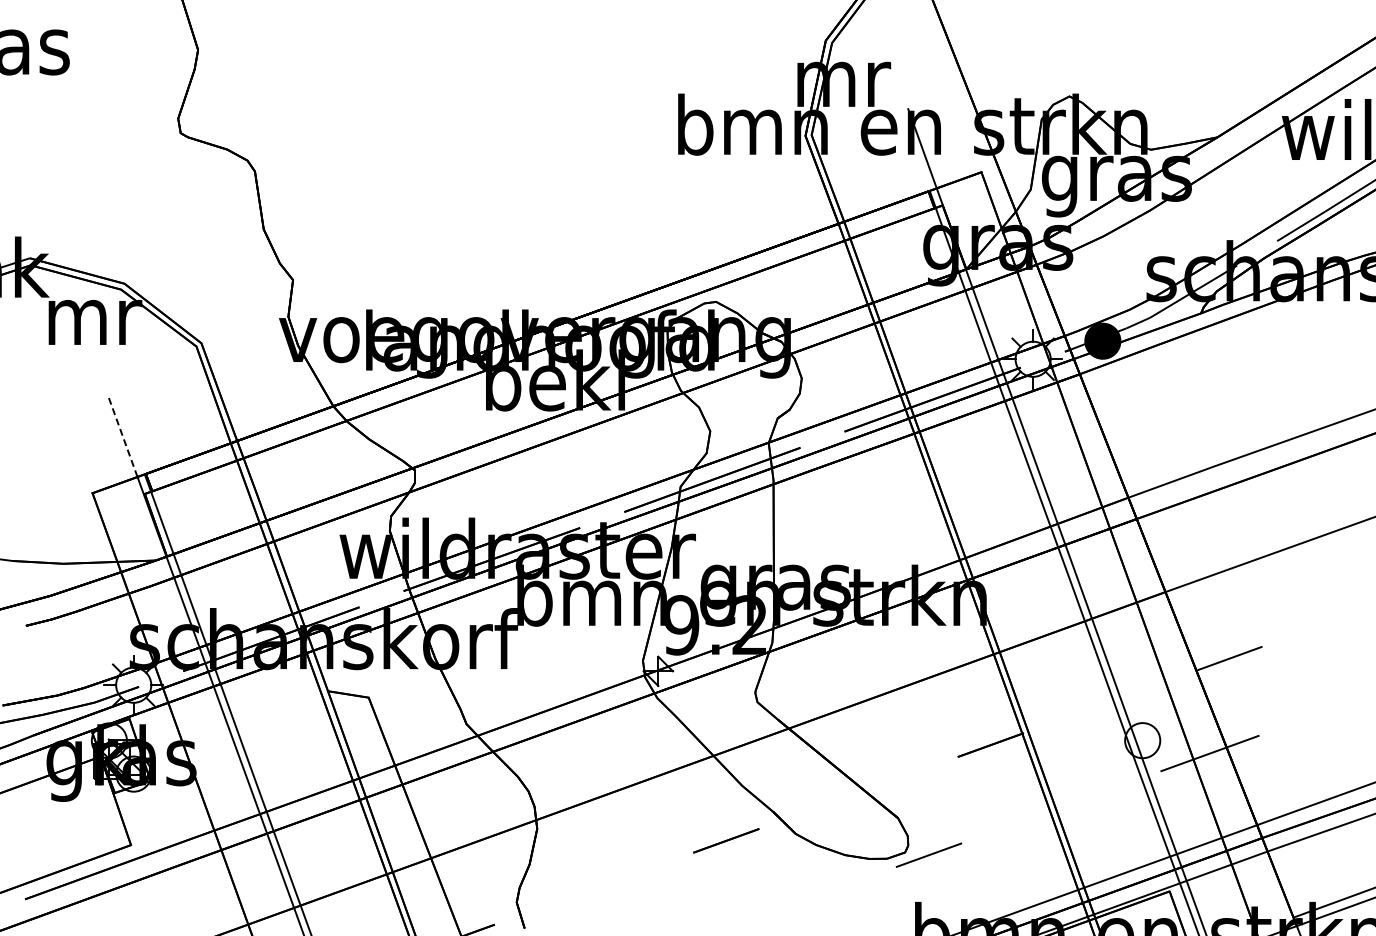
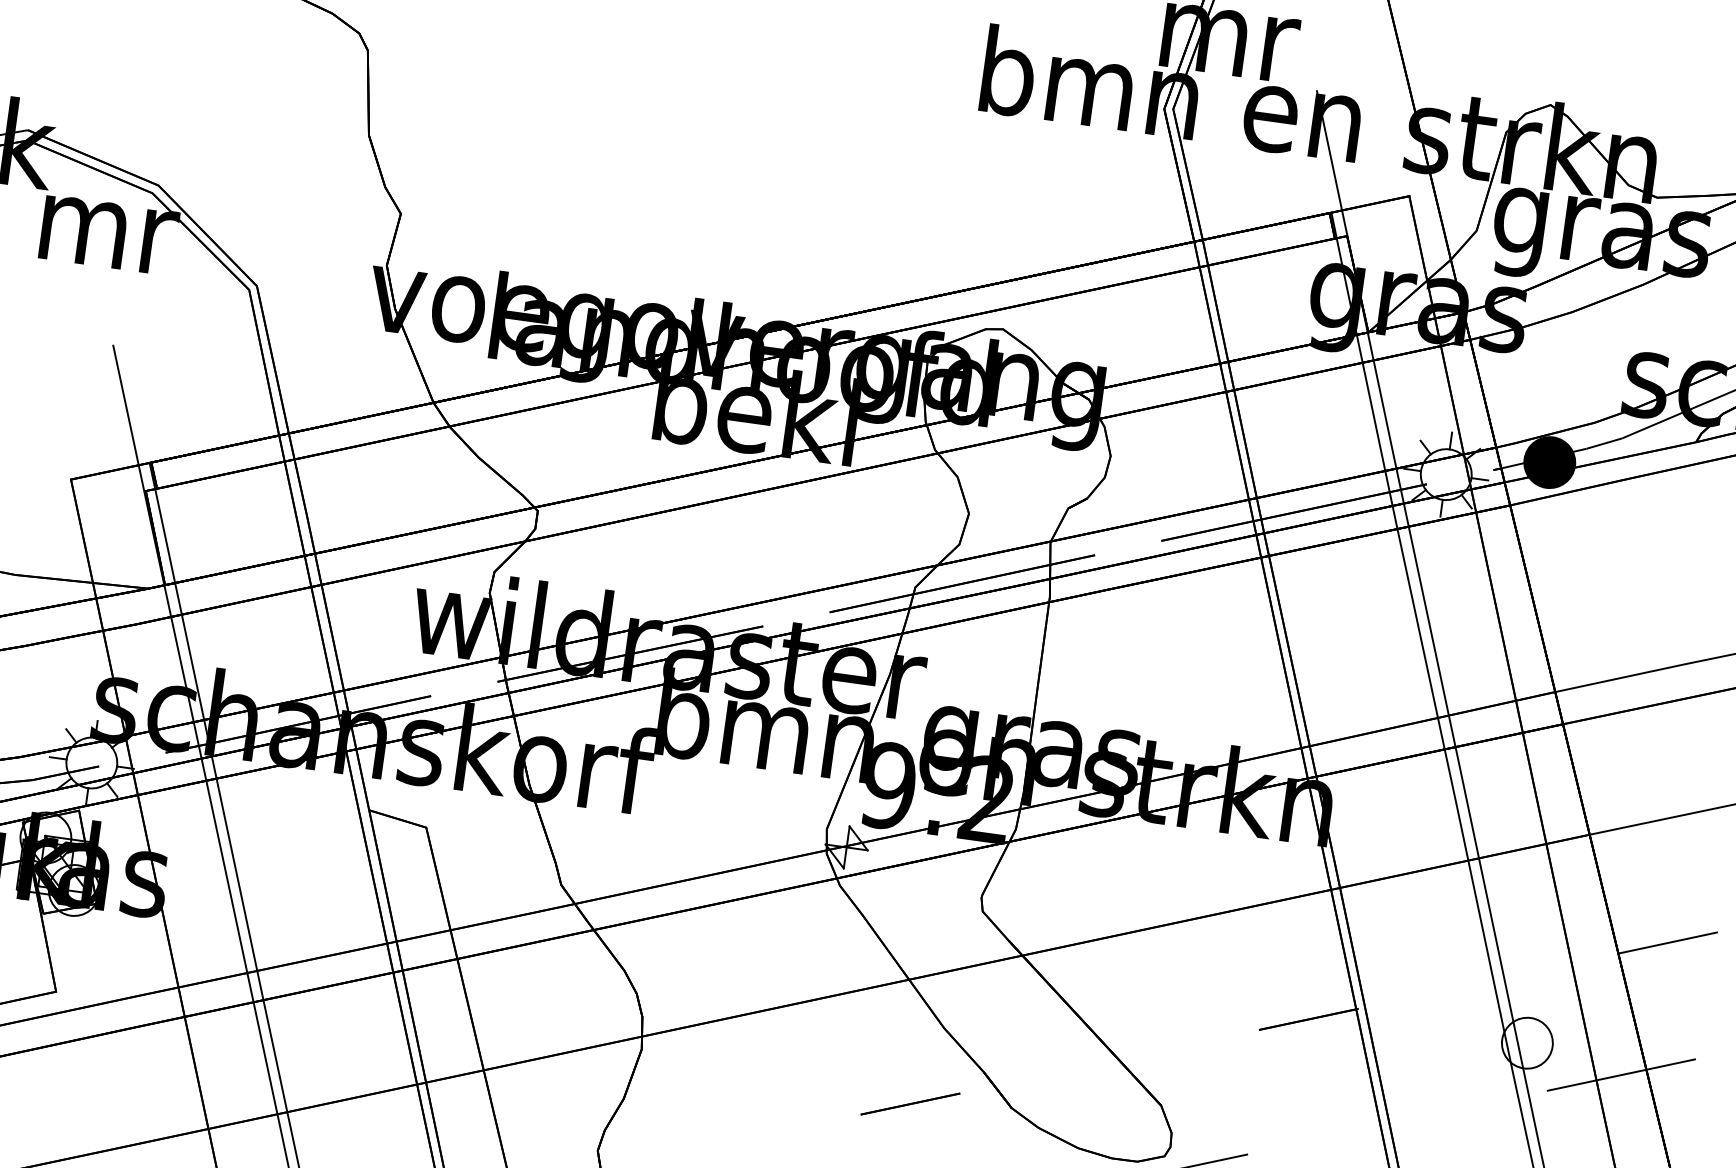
line: (123, 436) -> (126, 404), dashed -> solid

